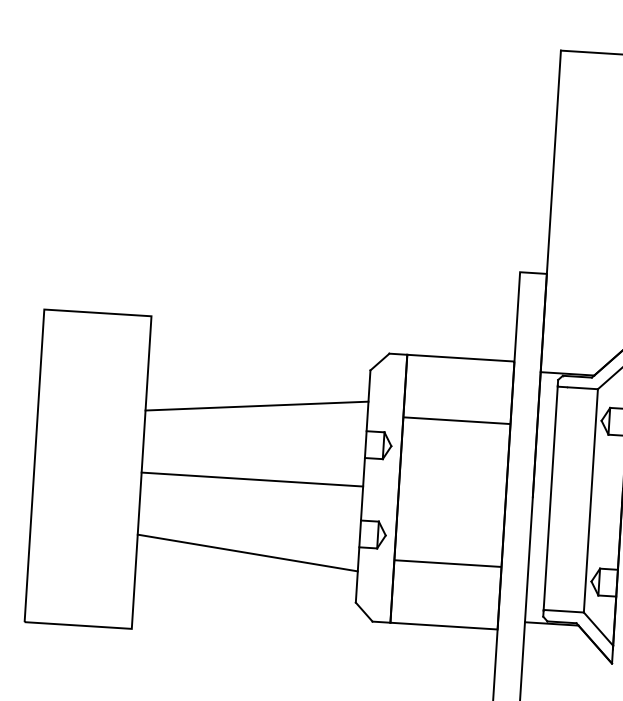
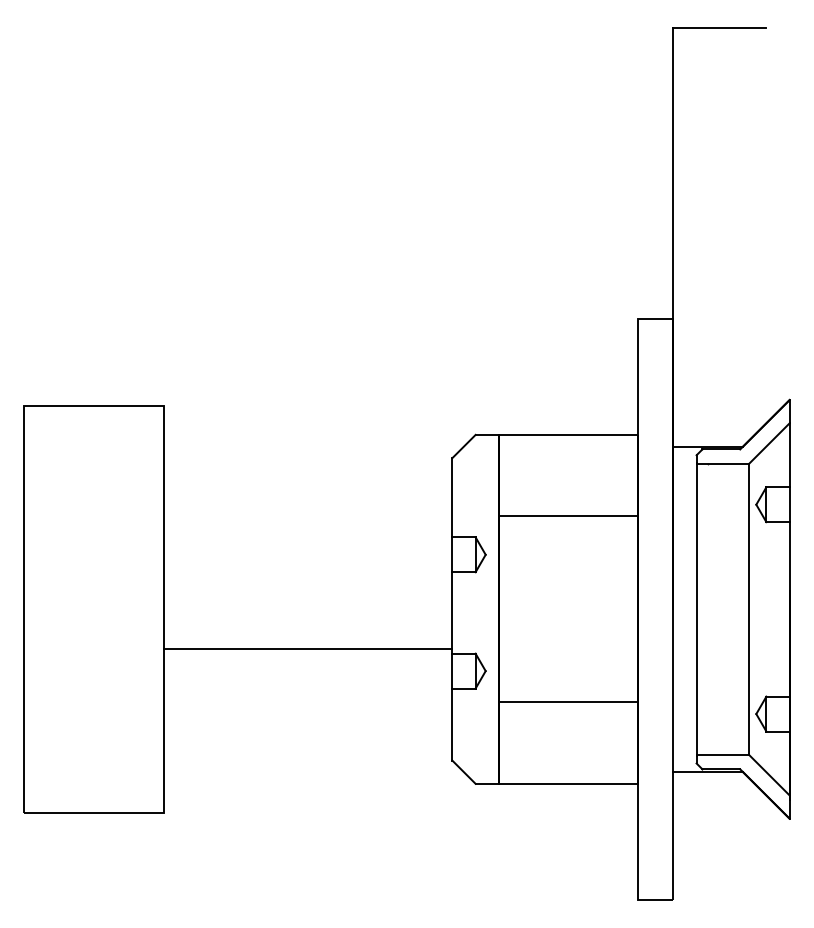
line: (256, 405) -> (307, 513), removed
line: (251, 479) -> (307, 649), moved
line: (247, 552) -> (307, 704), removed

